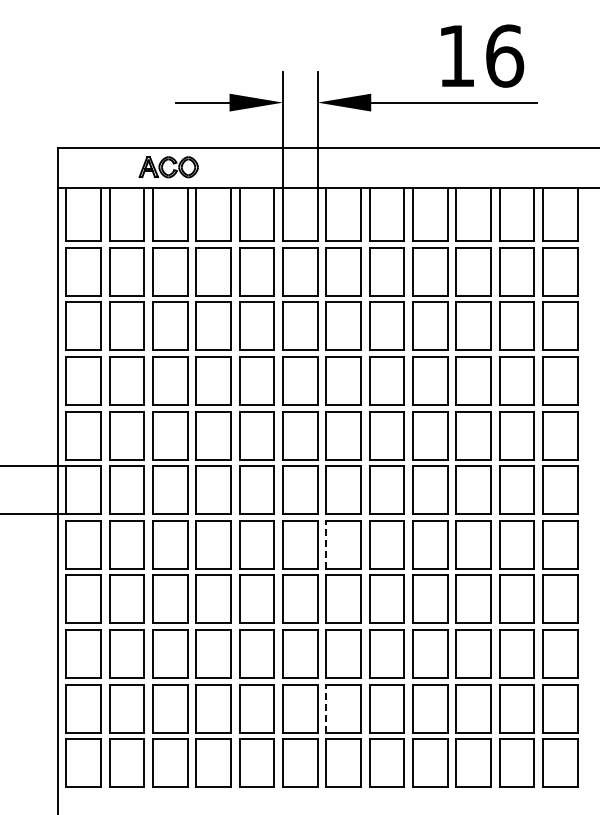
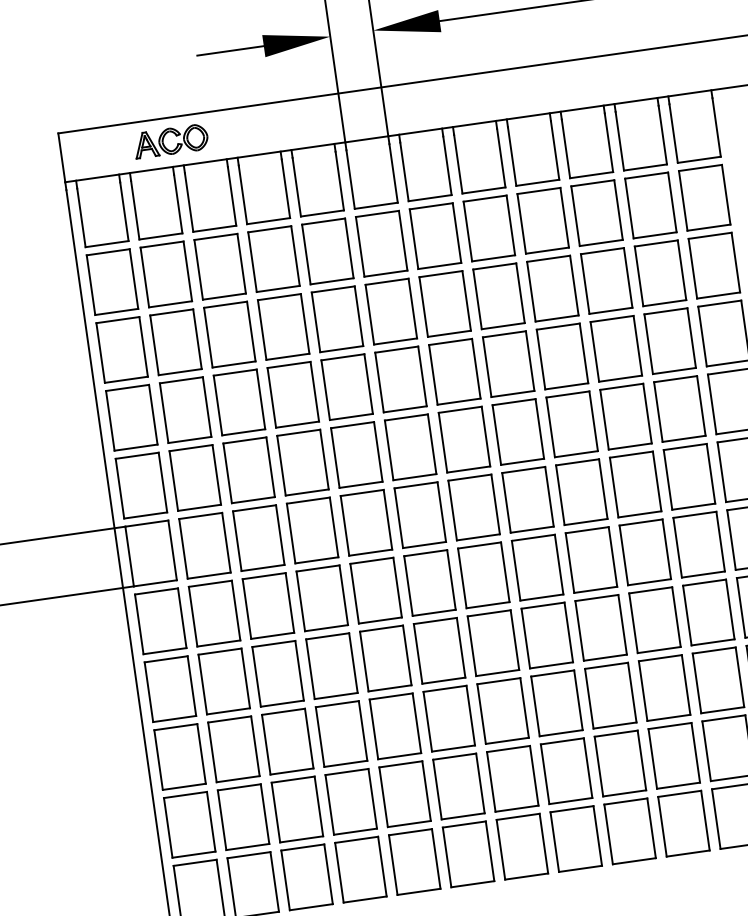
part: (168, 167) -> (170, 141), moved
line: (326, 544) -> (462, 577), dashed -> solid
line: (326, 708) -> (491, 781), dashed -> solid

